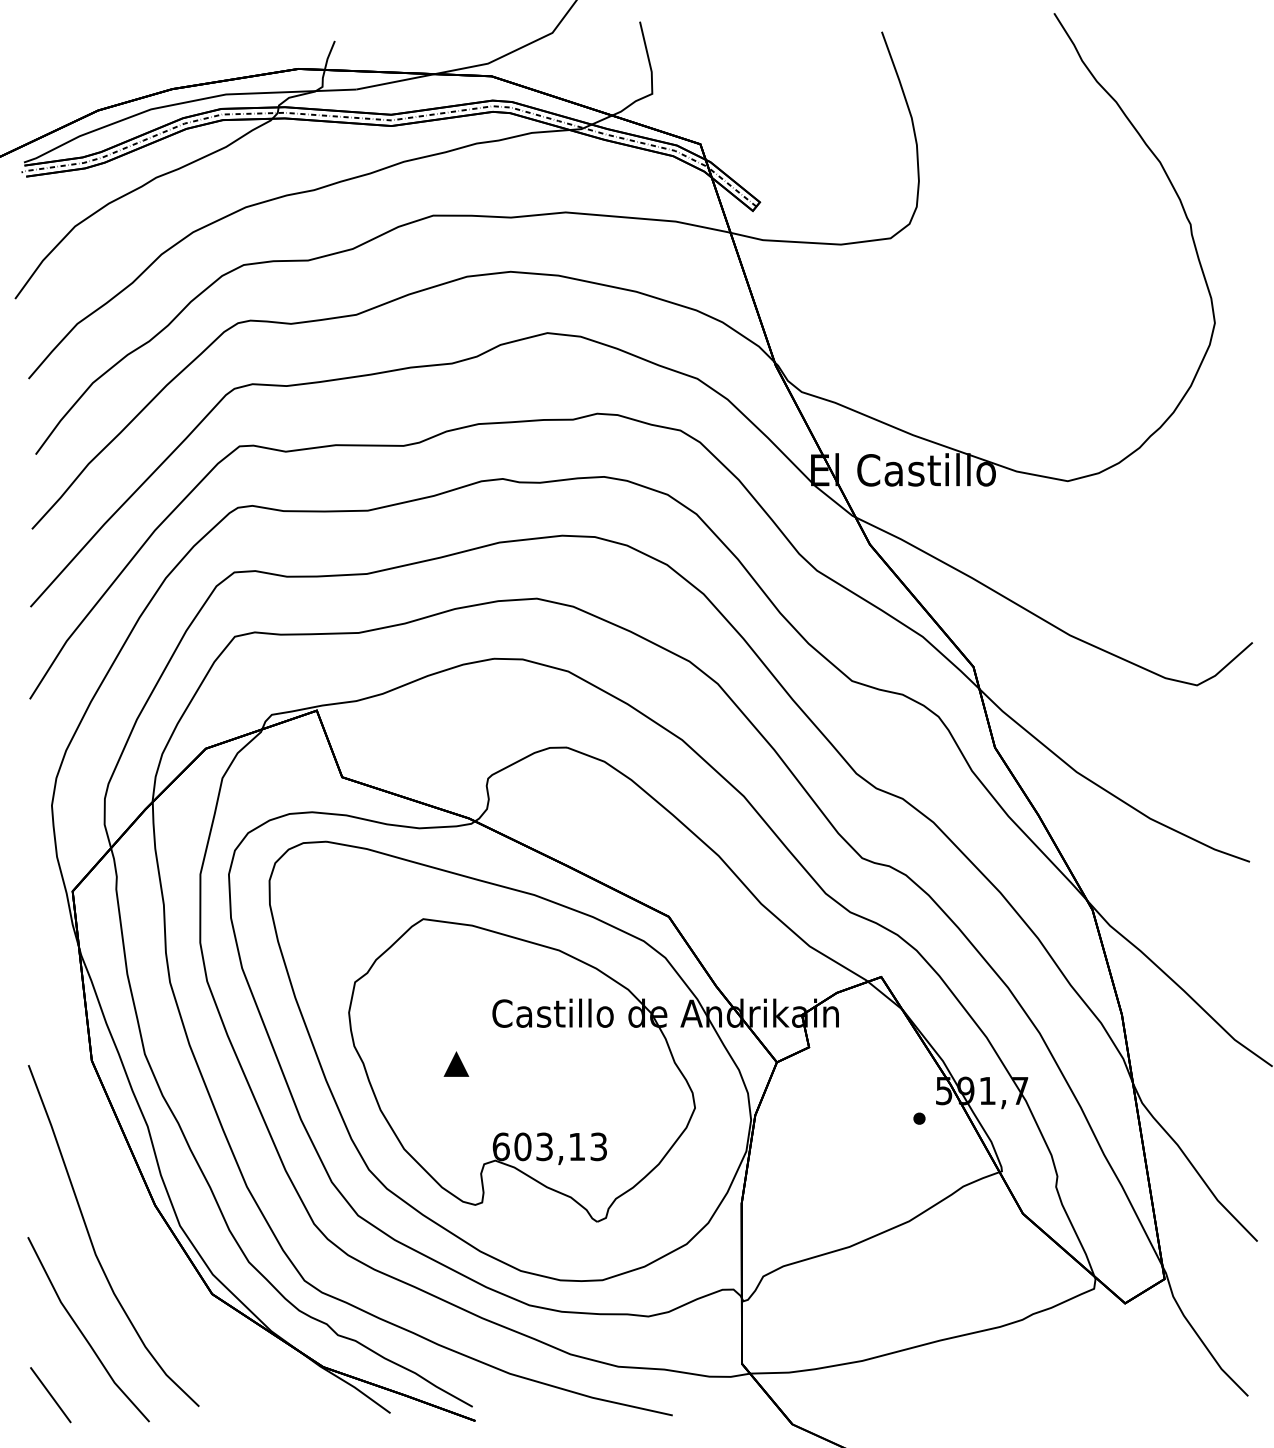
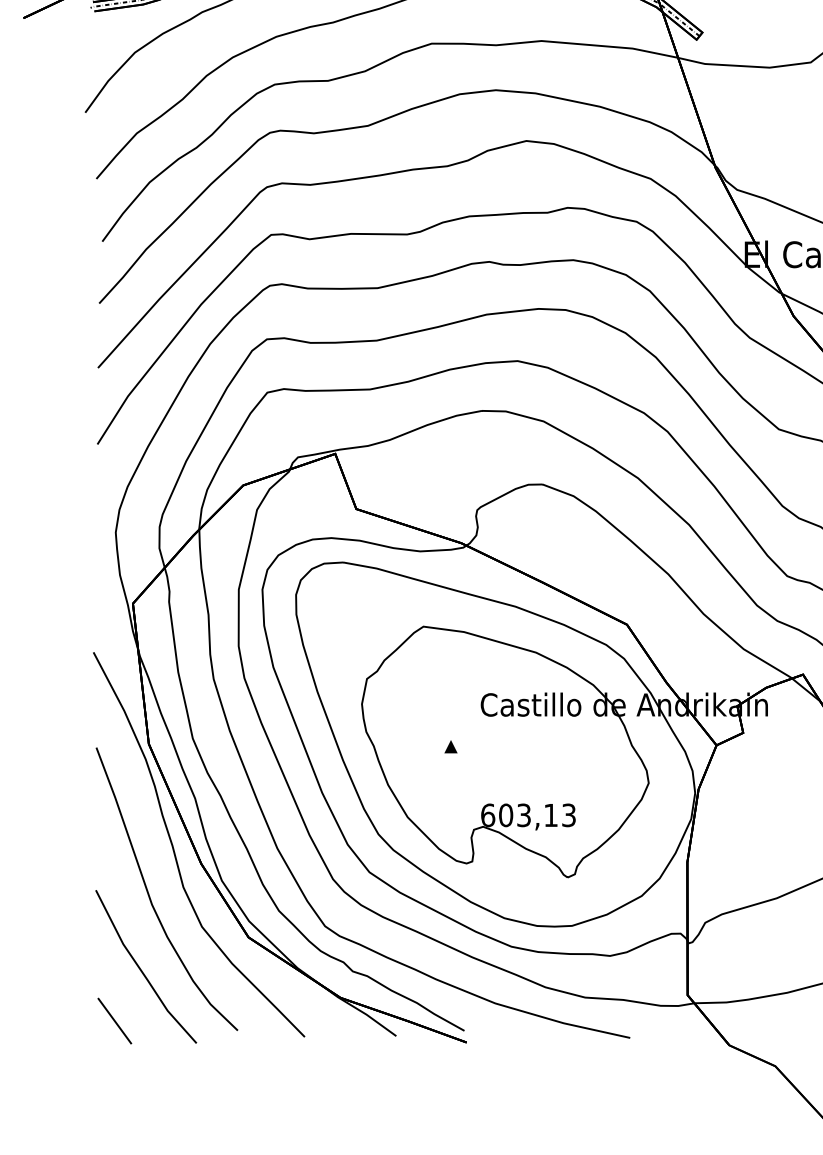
part: (456, 1063) -> (451, 746), size x0.62
curve: (123, 1190) -> (175, 851), added

